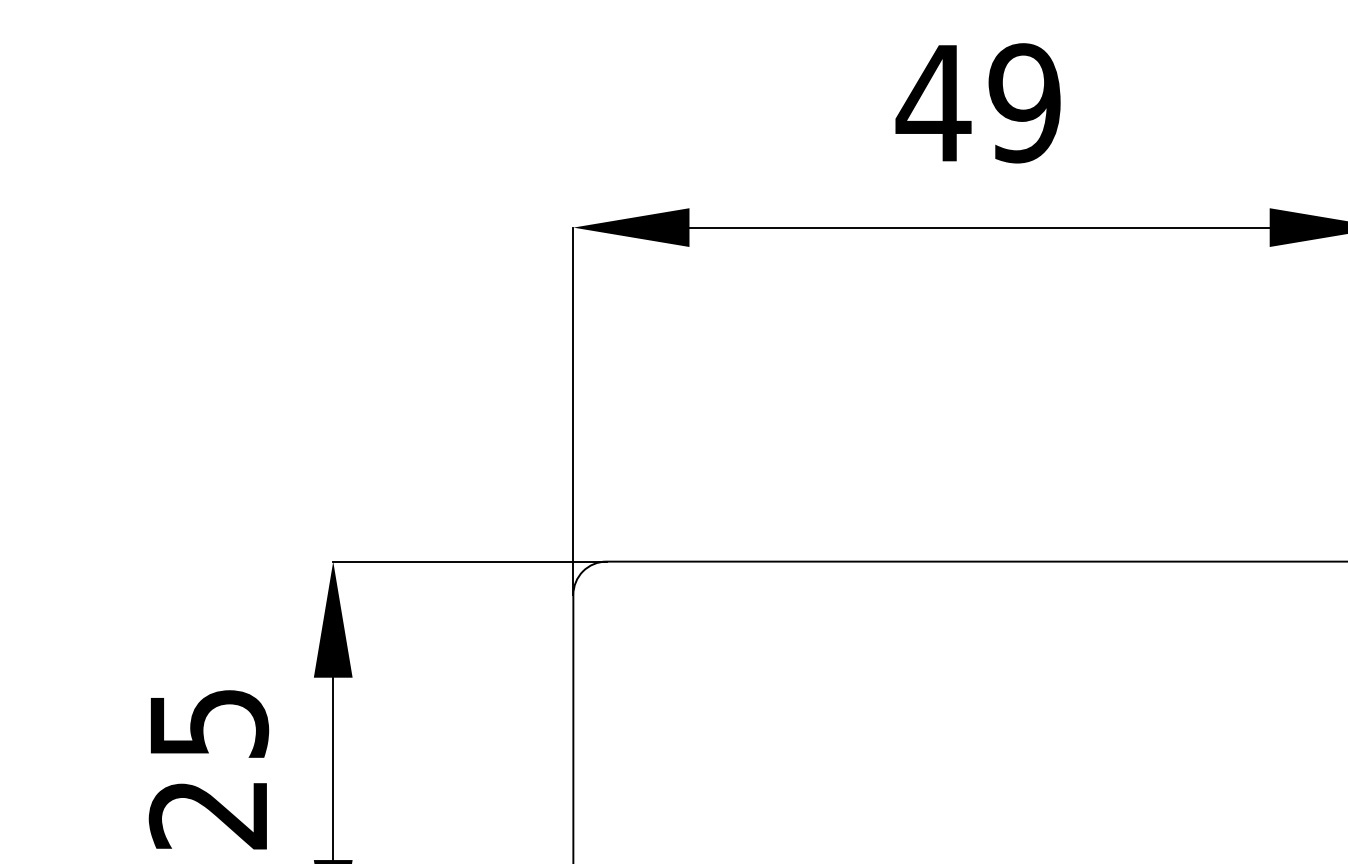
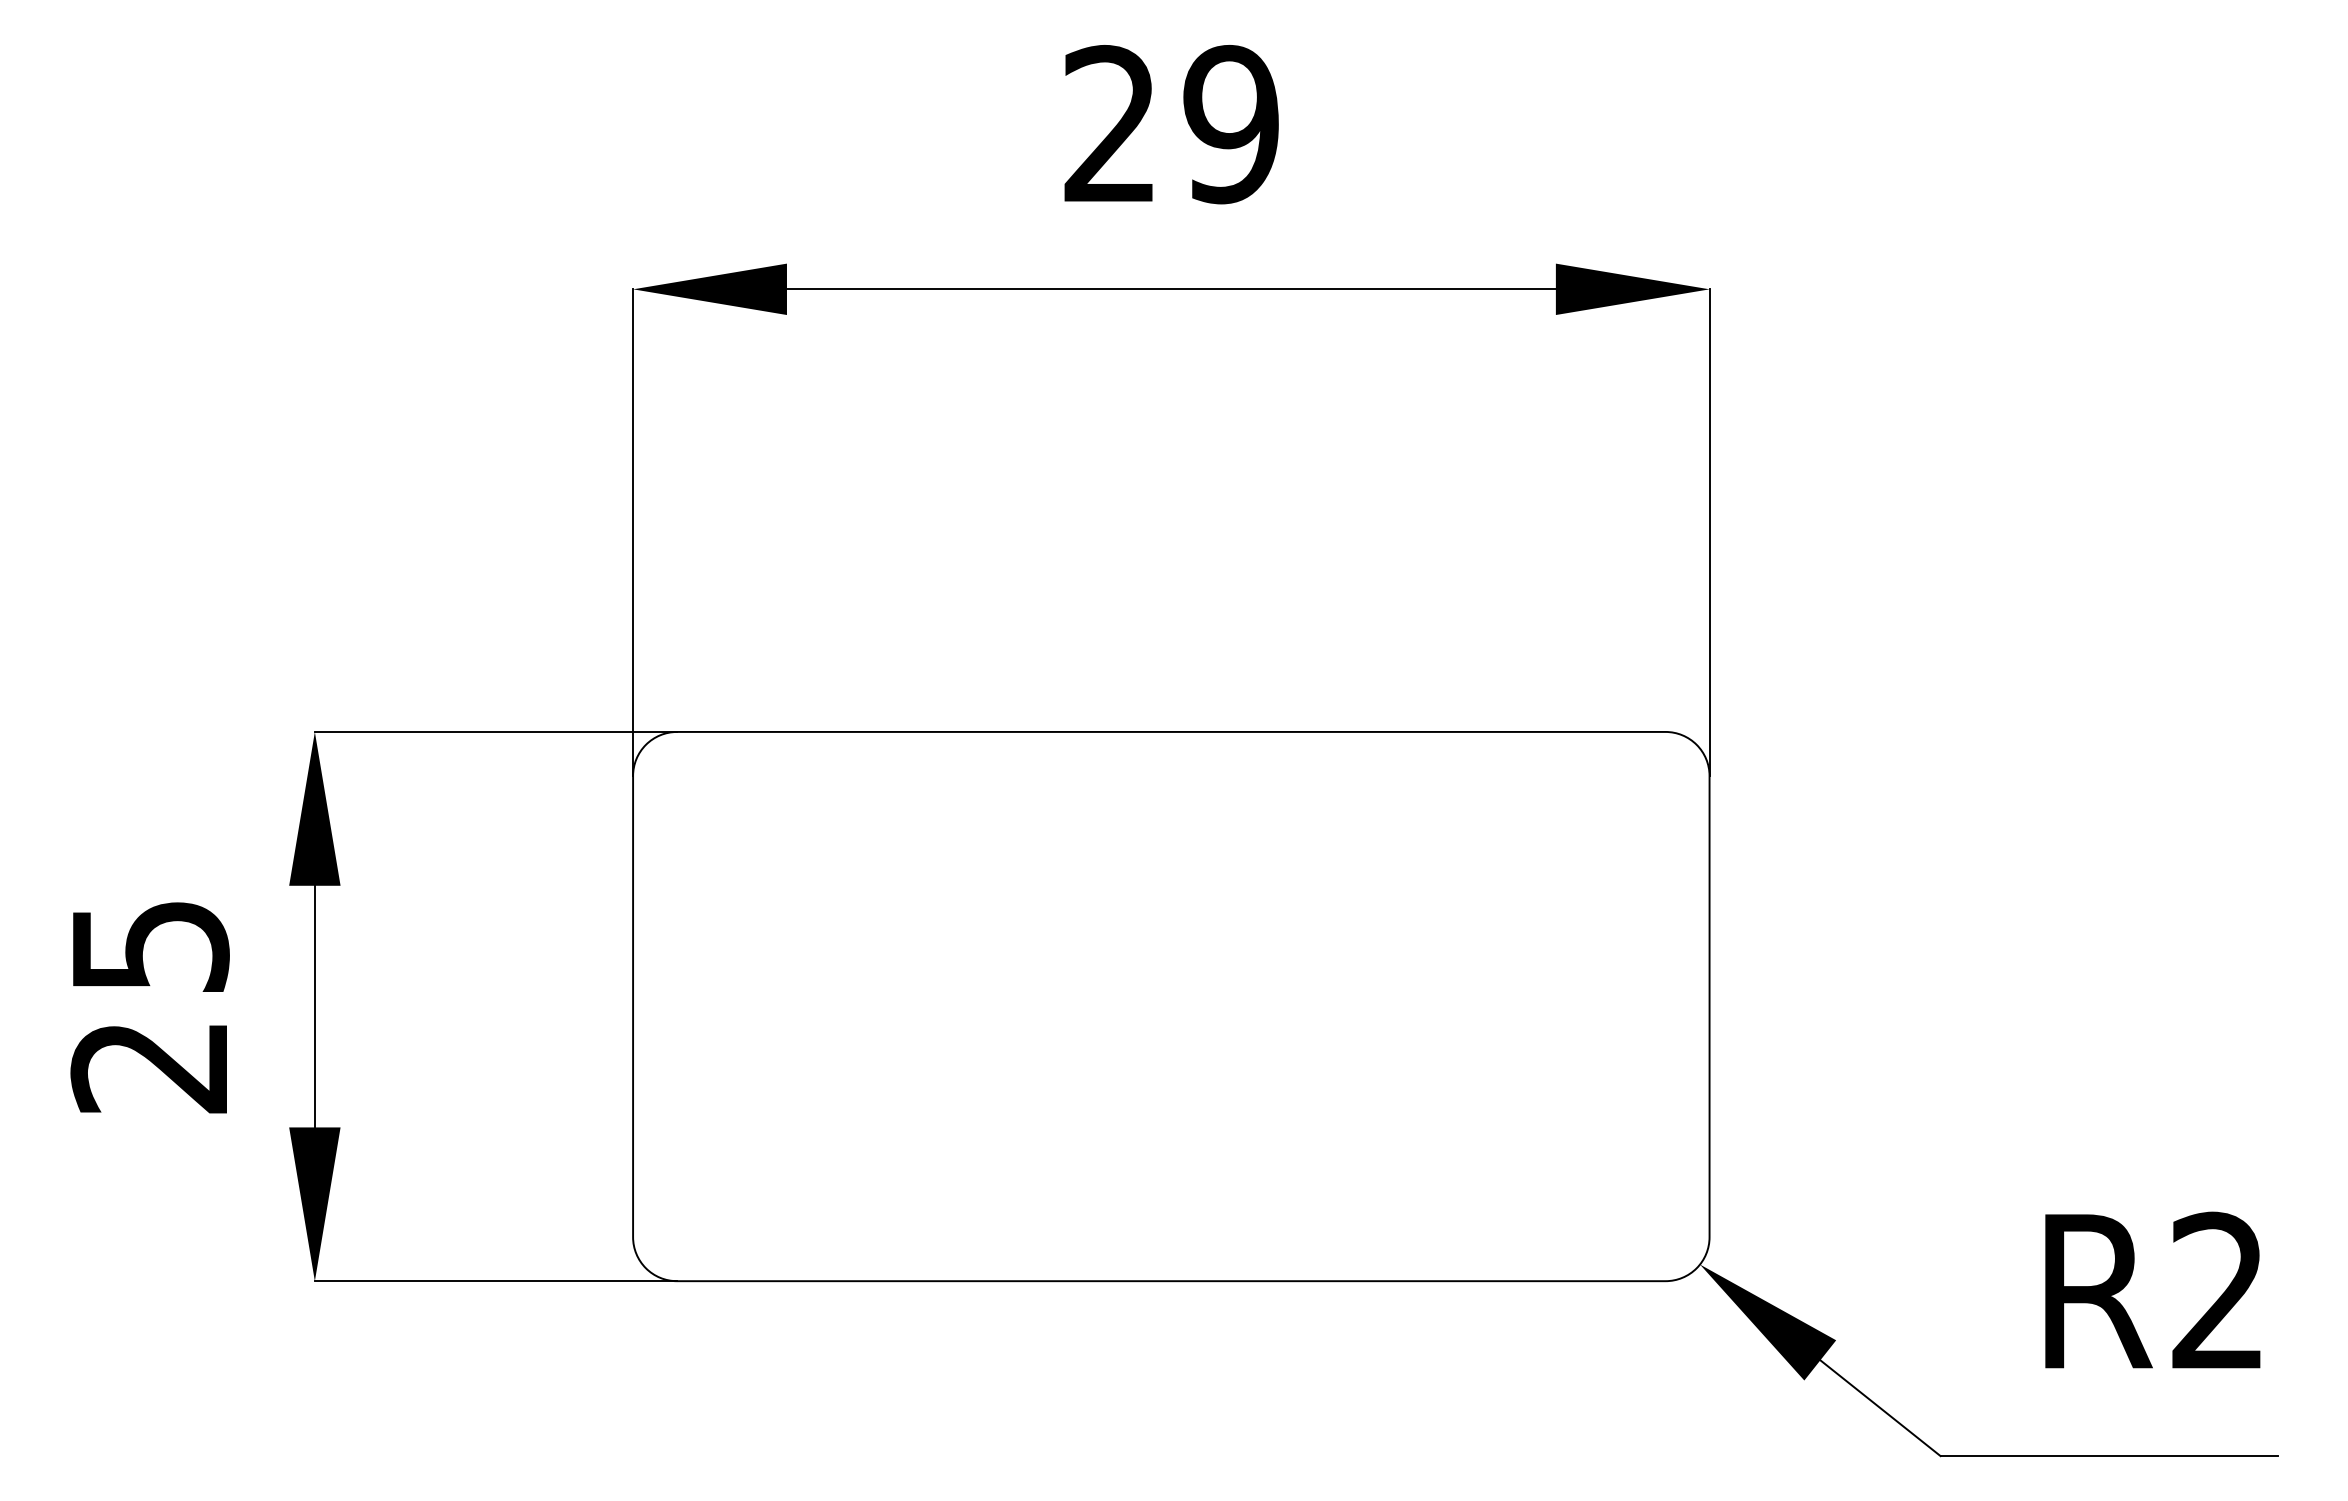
text: (933, 102) -> (1110, 123), 49 -> 29

